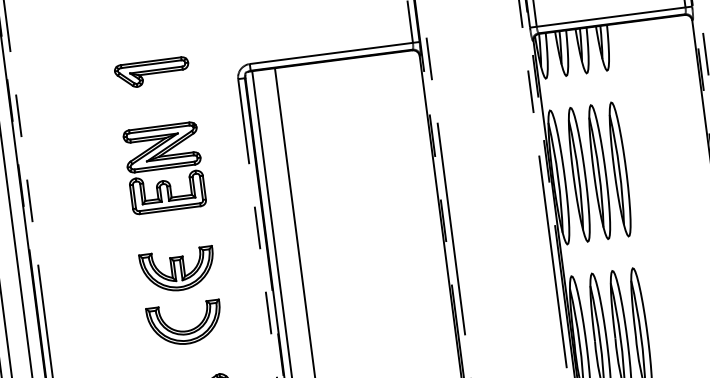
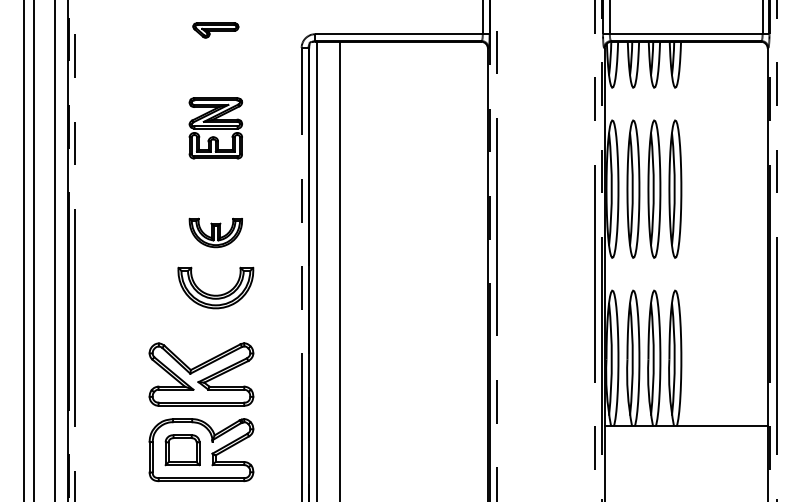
part: (152, 73) -> (215, 30), size x0.6
part: (164, 168) -> (215, 128), size x0.7
part: (177, 269) -> (215, 232), size x0.7

